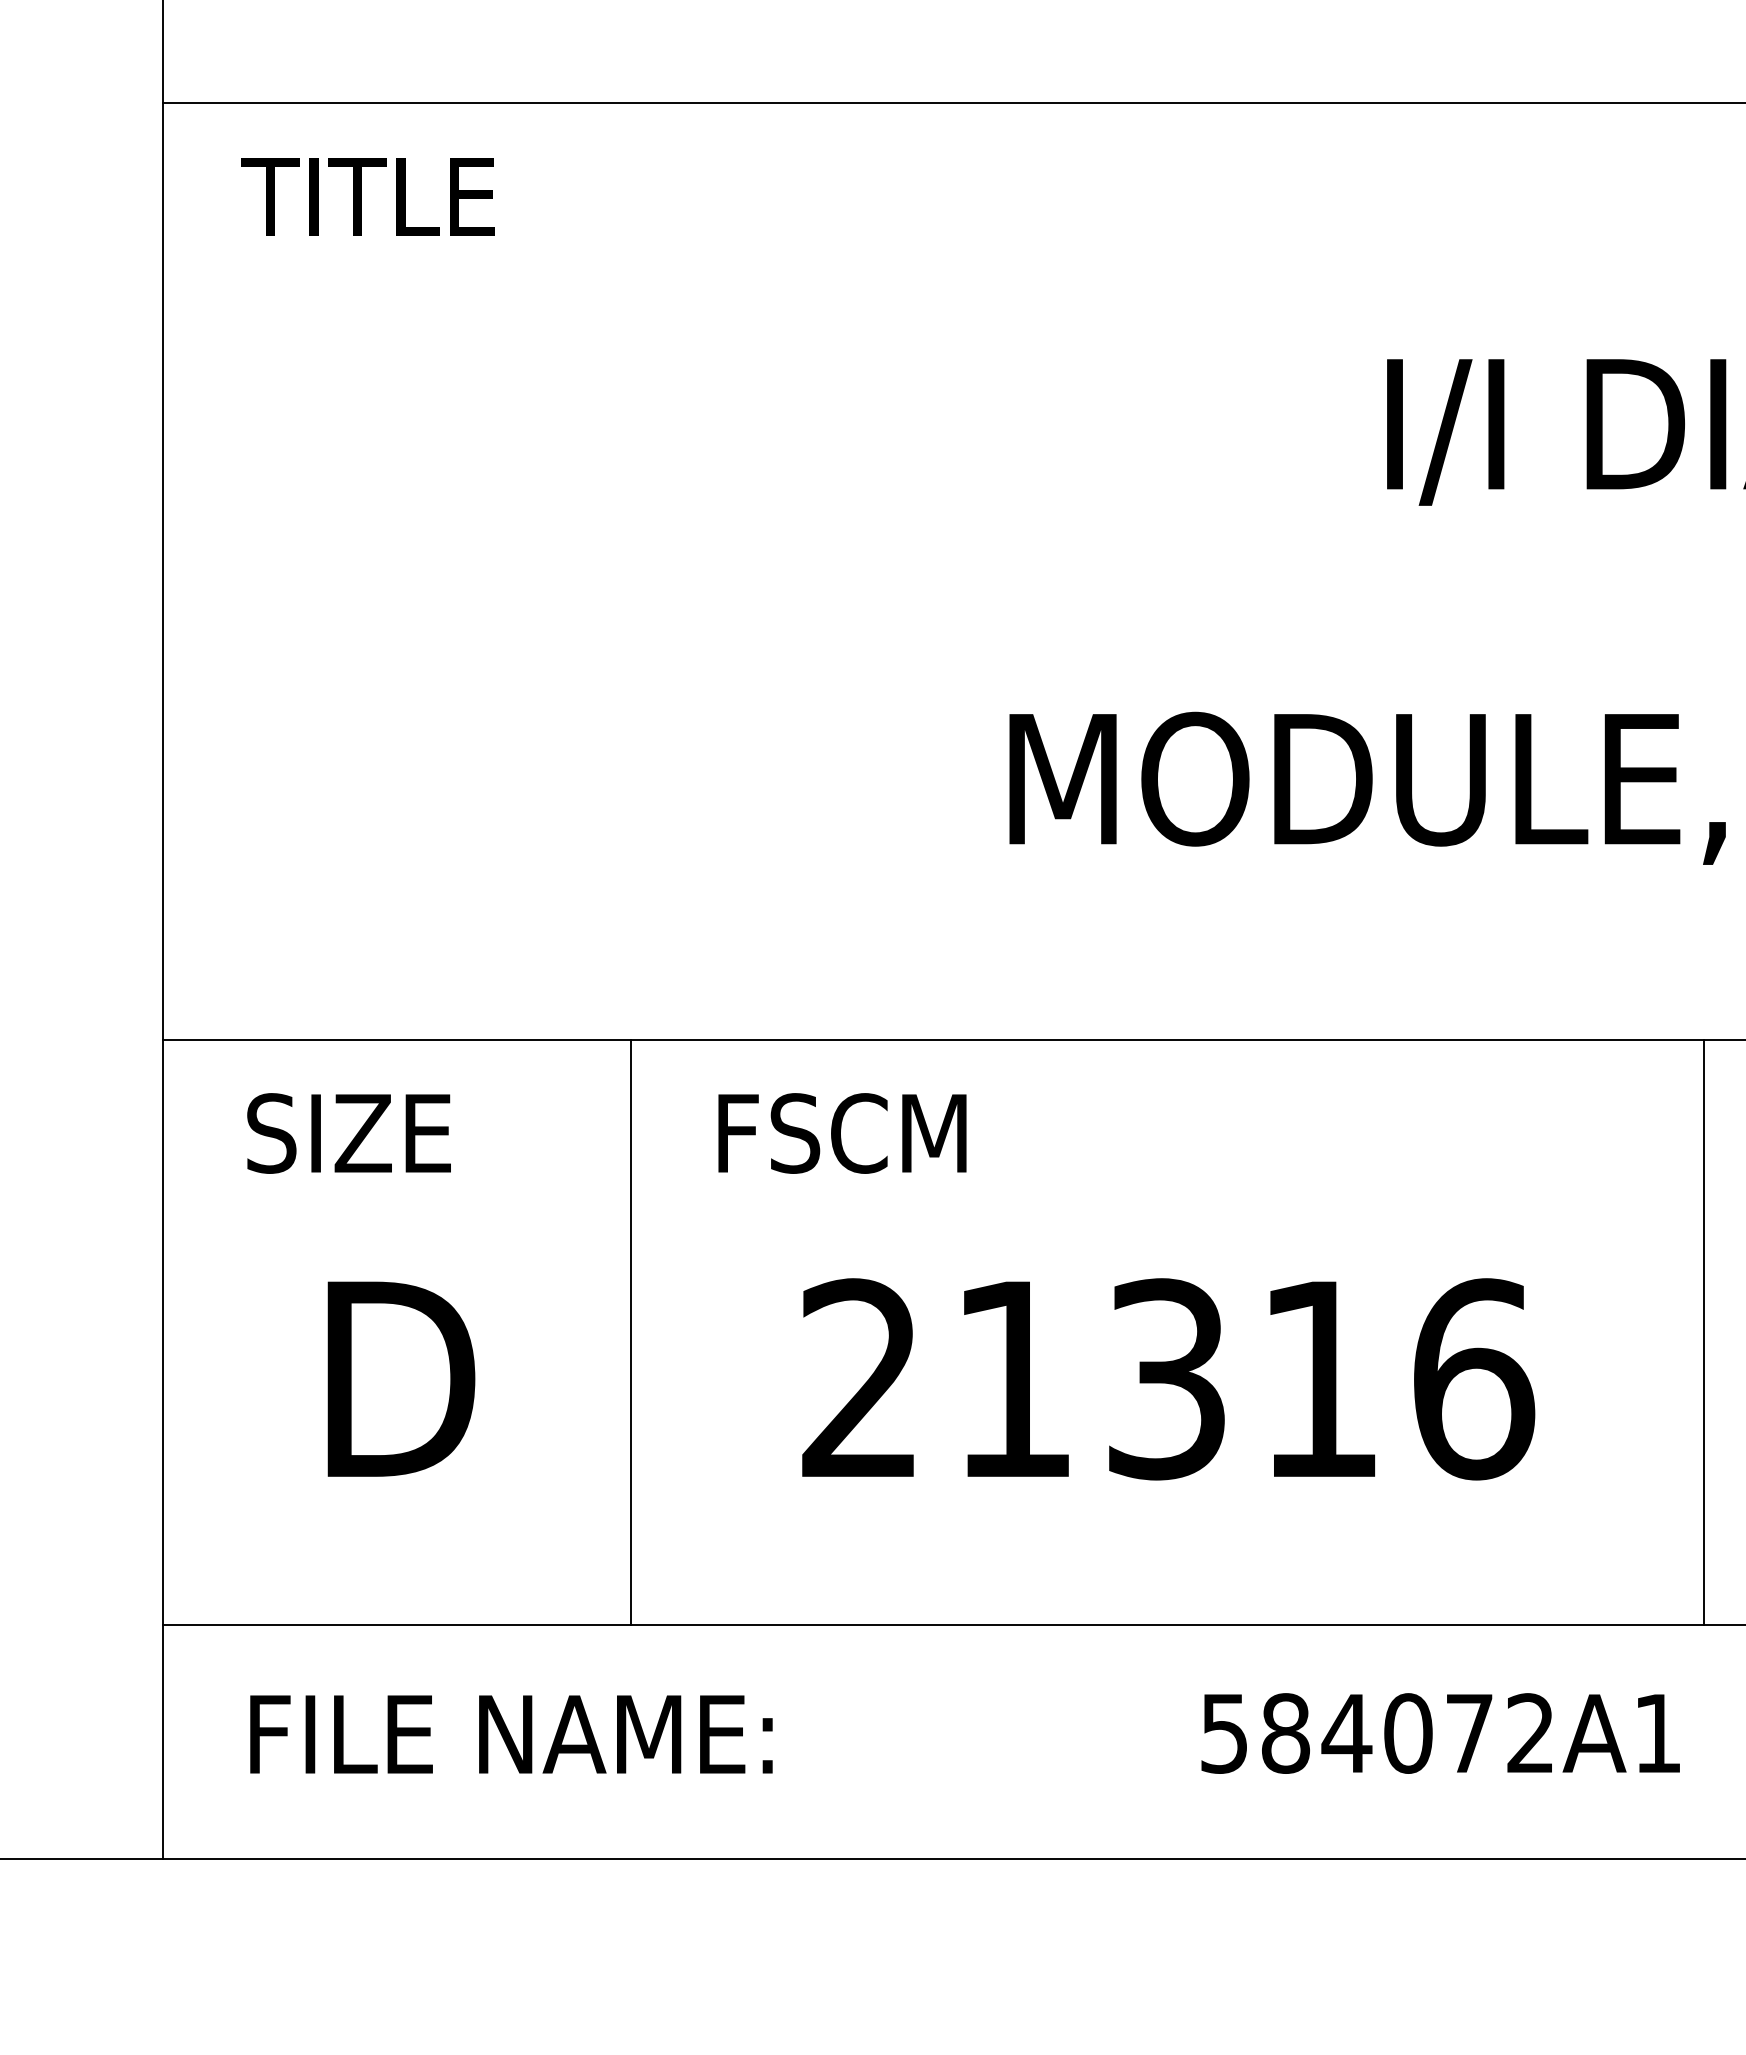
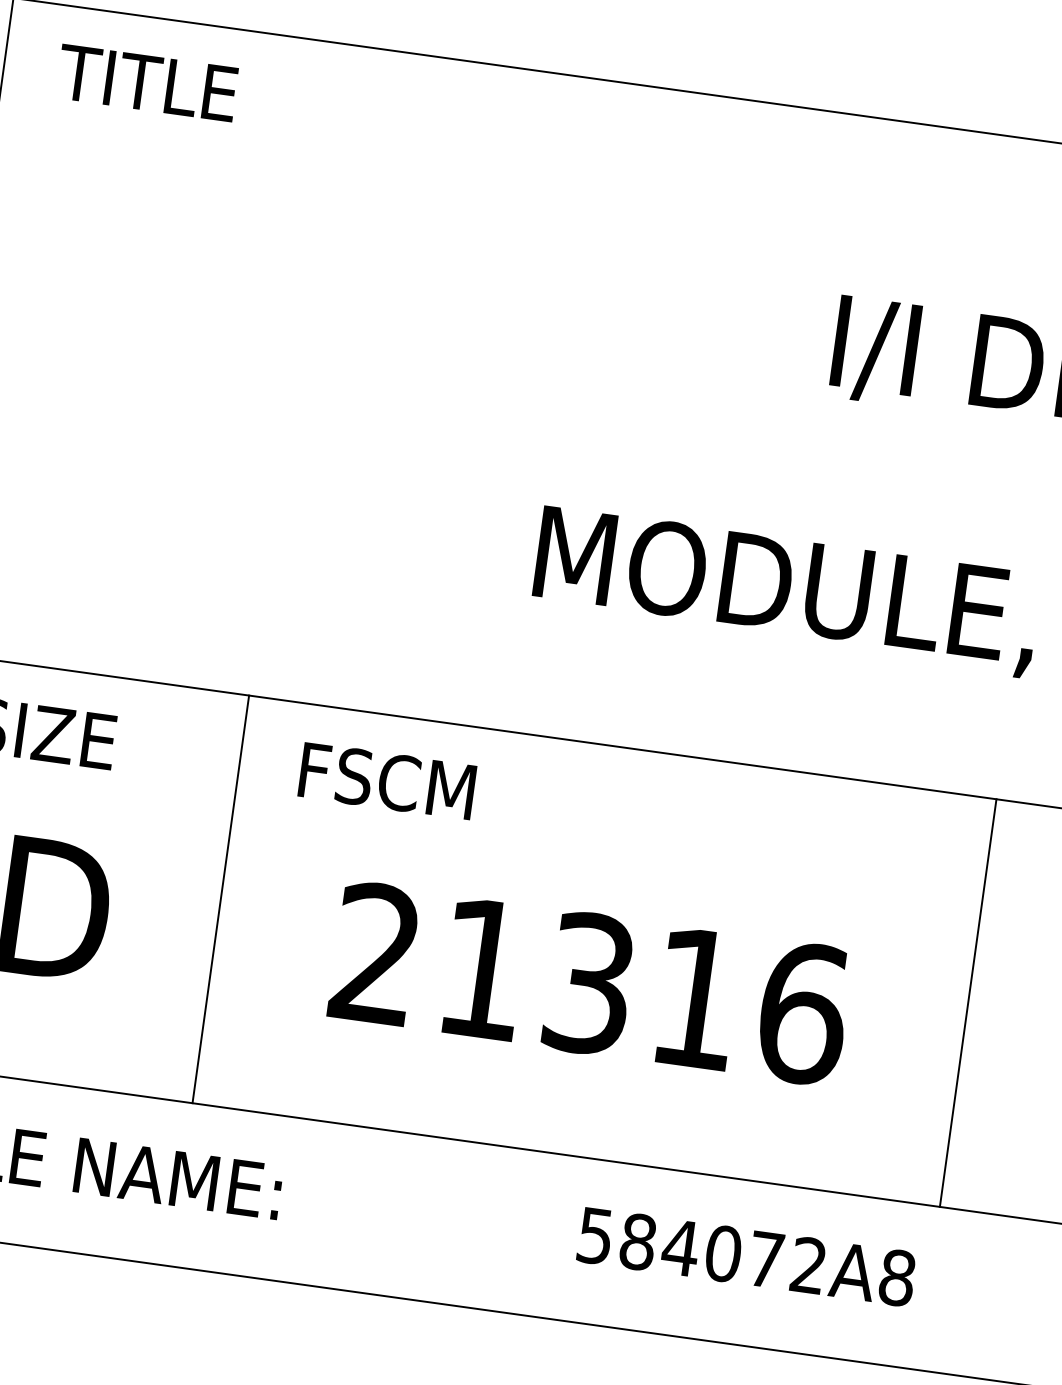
text: (1658, 1733) -> (897, 1278), 584072A1 -> 584072A8

